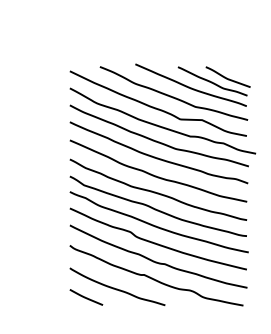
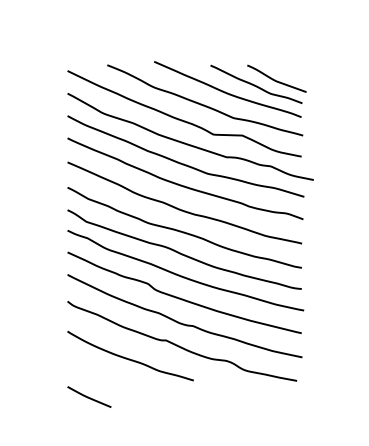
curve: (85, 296) -> (88, 396), moved

